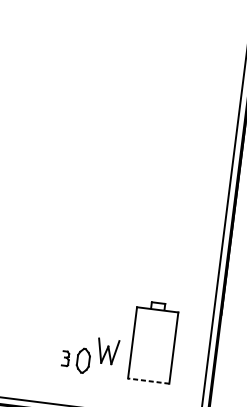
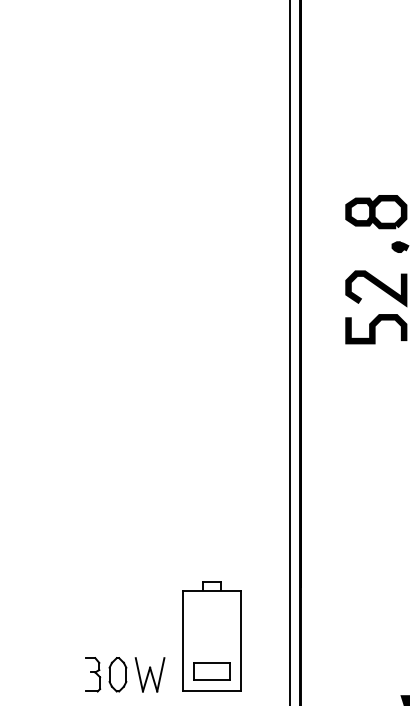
part: (107, 351) -> (149, 674), moved
part: (66, 358) -> (93, 674), size x1.67
part: (150, 366) -> (211, 671), added
line: (148, 381) -> (211, 691), dashed -> solid

